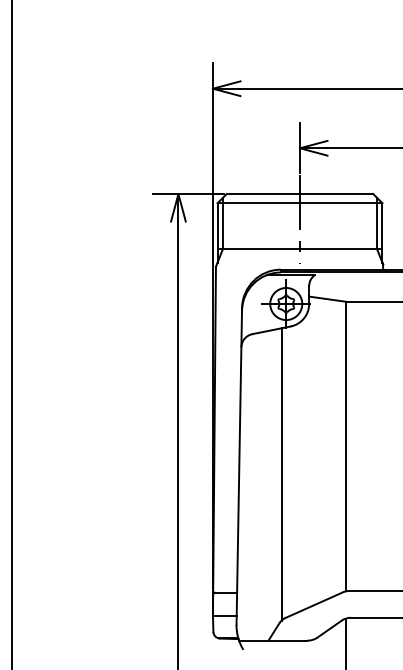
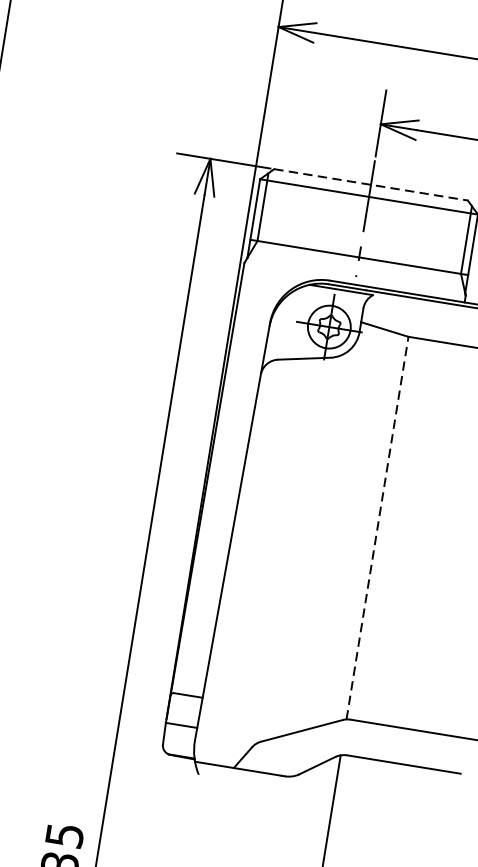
line: (300, 194) -> (371, 185), solid -> dashed
line: (345, 446) -> (377, 527), solid -> dashed
line: (281, 474) -> (286, 551), removed

